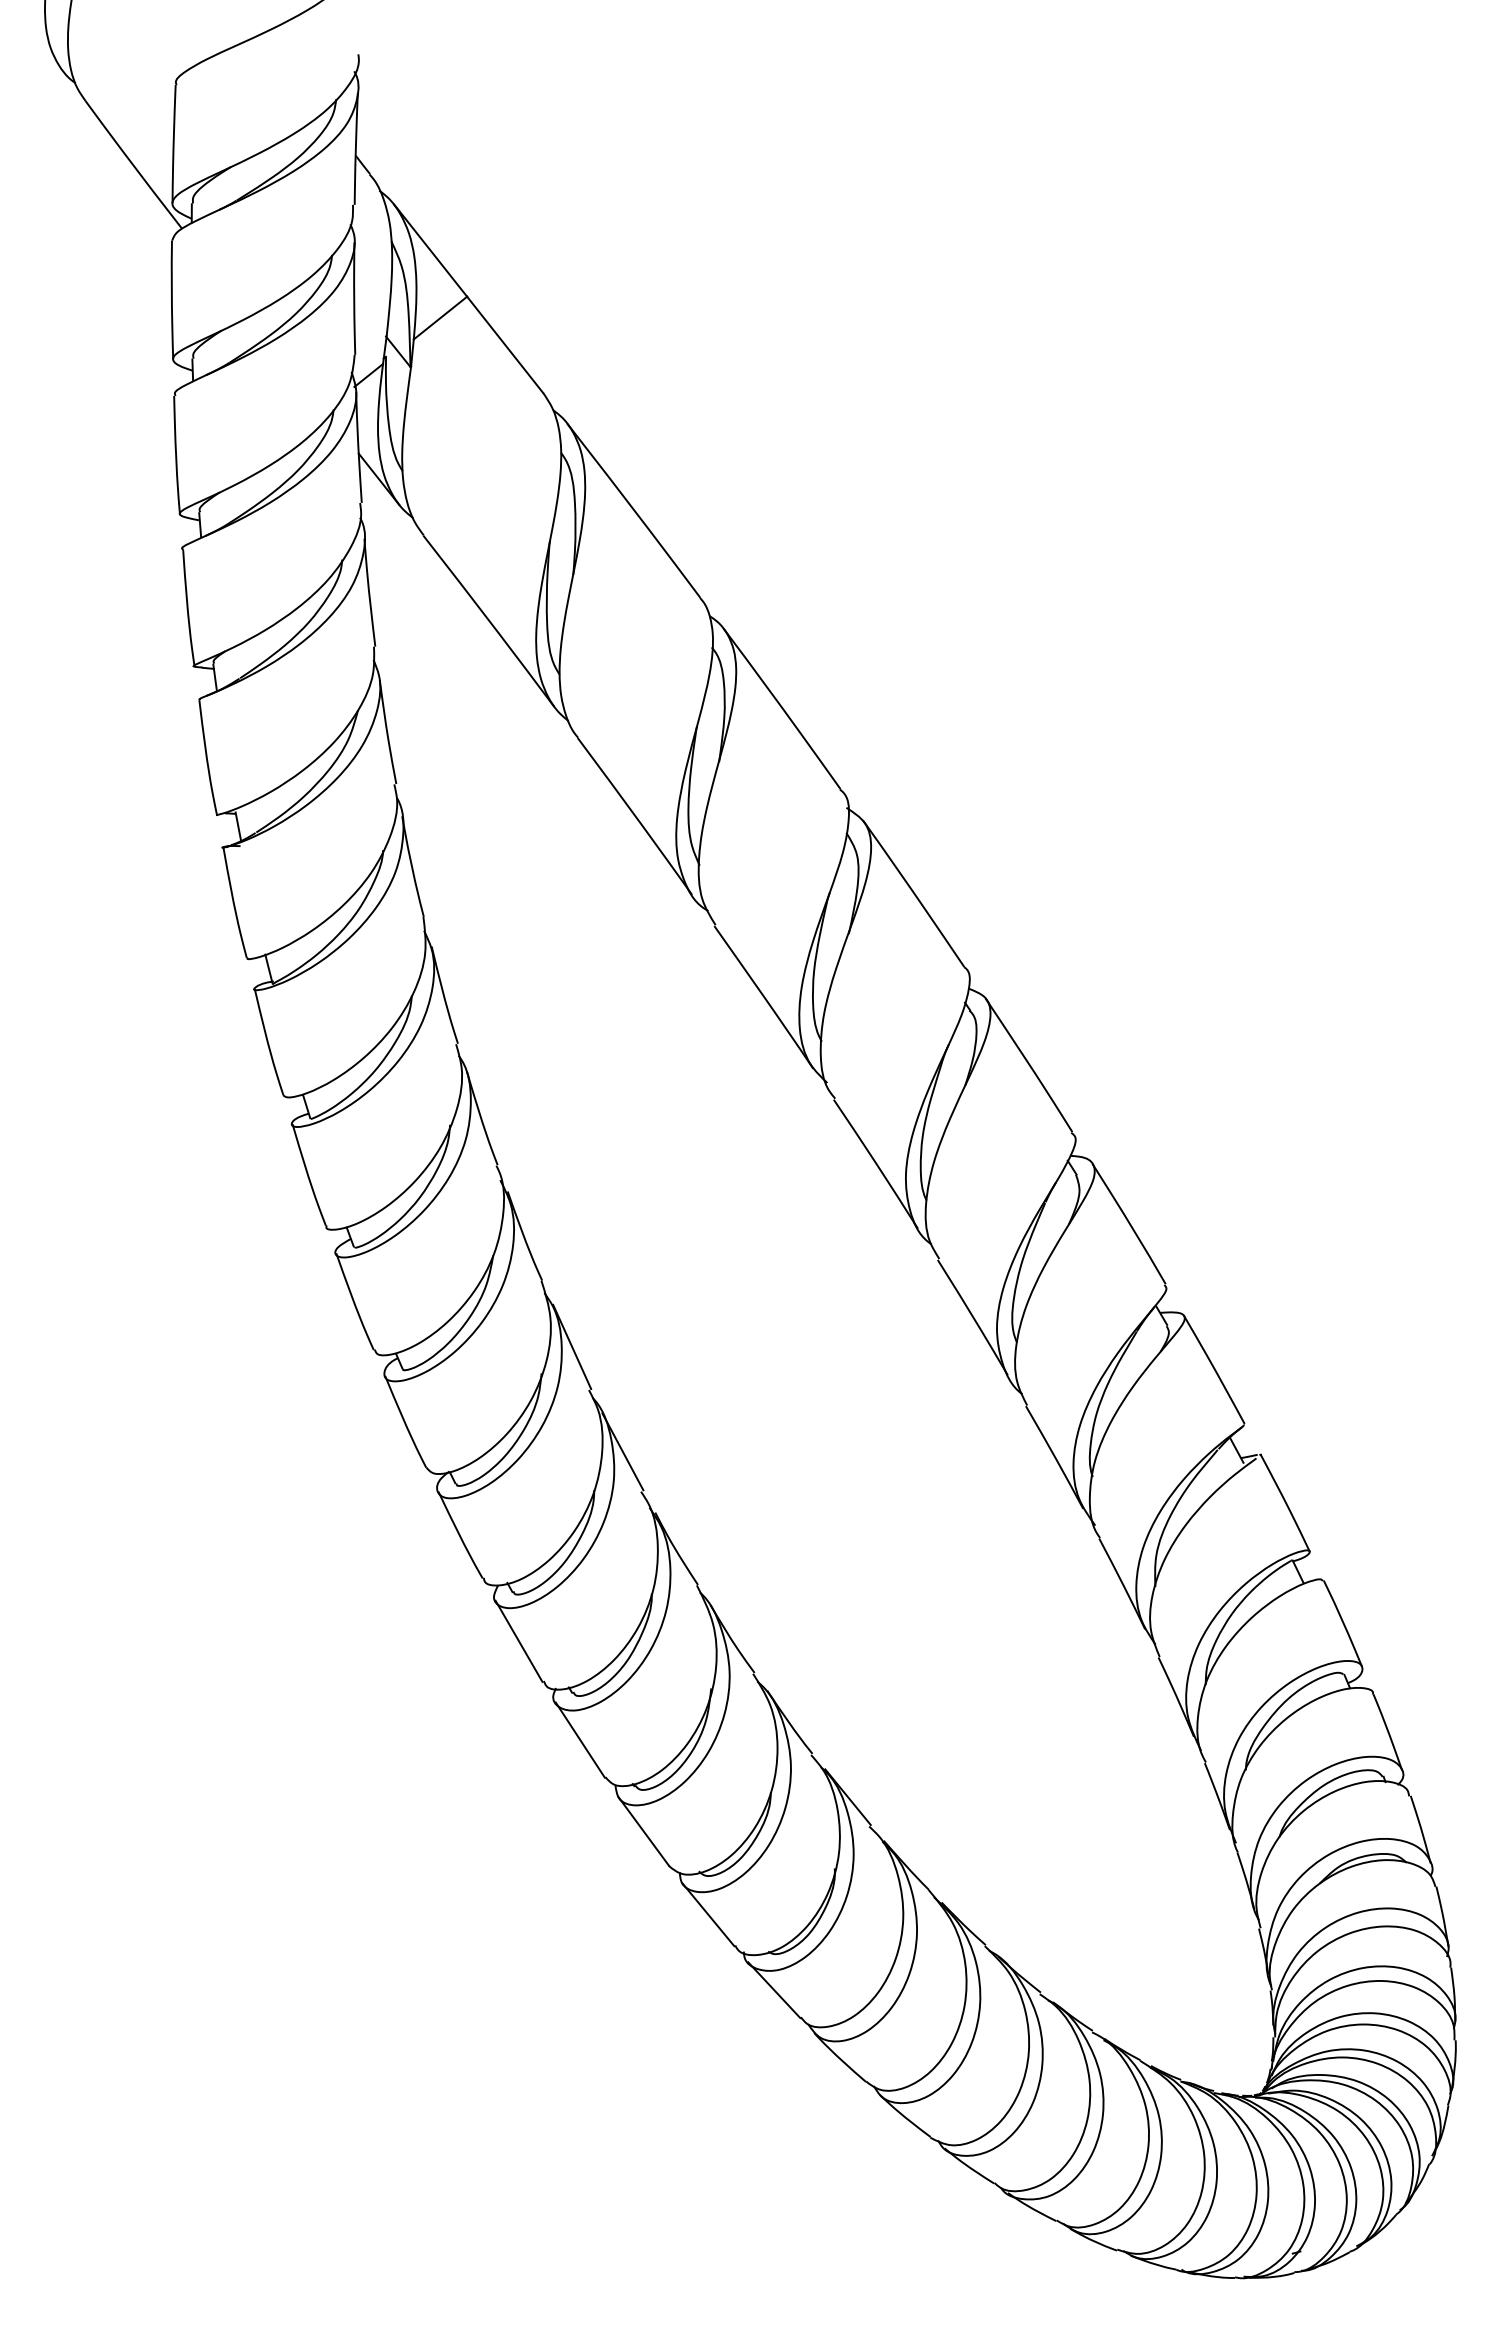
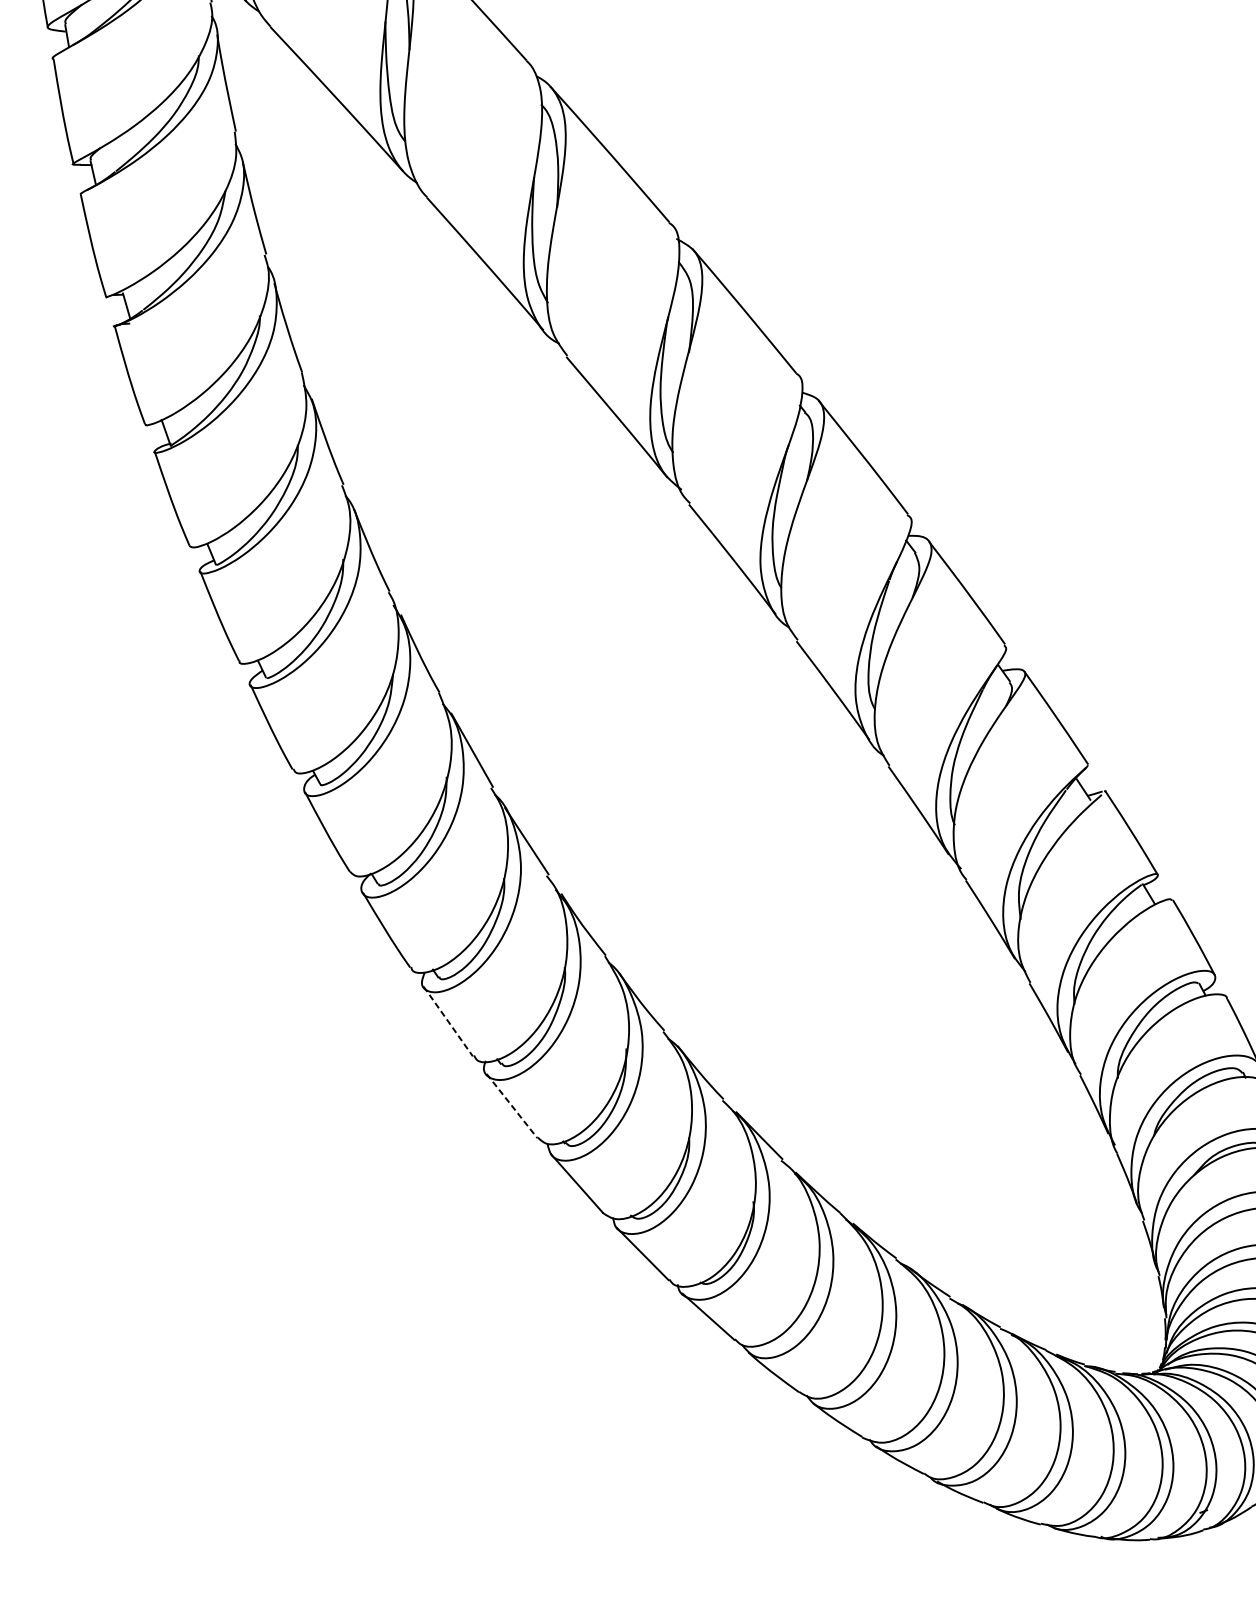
line: (519, 1641) -> (448, 1021), solid -> dashed
line: (580, 1740) -> (512, 1106), solid -> dashed

